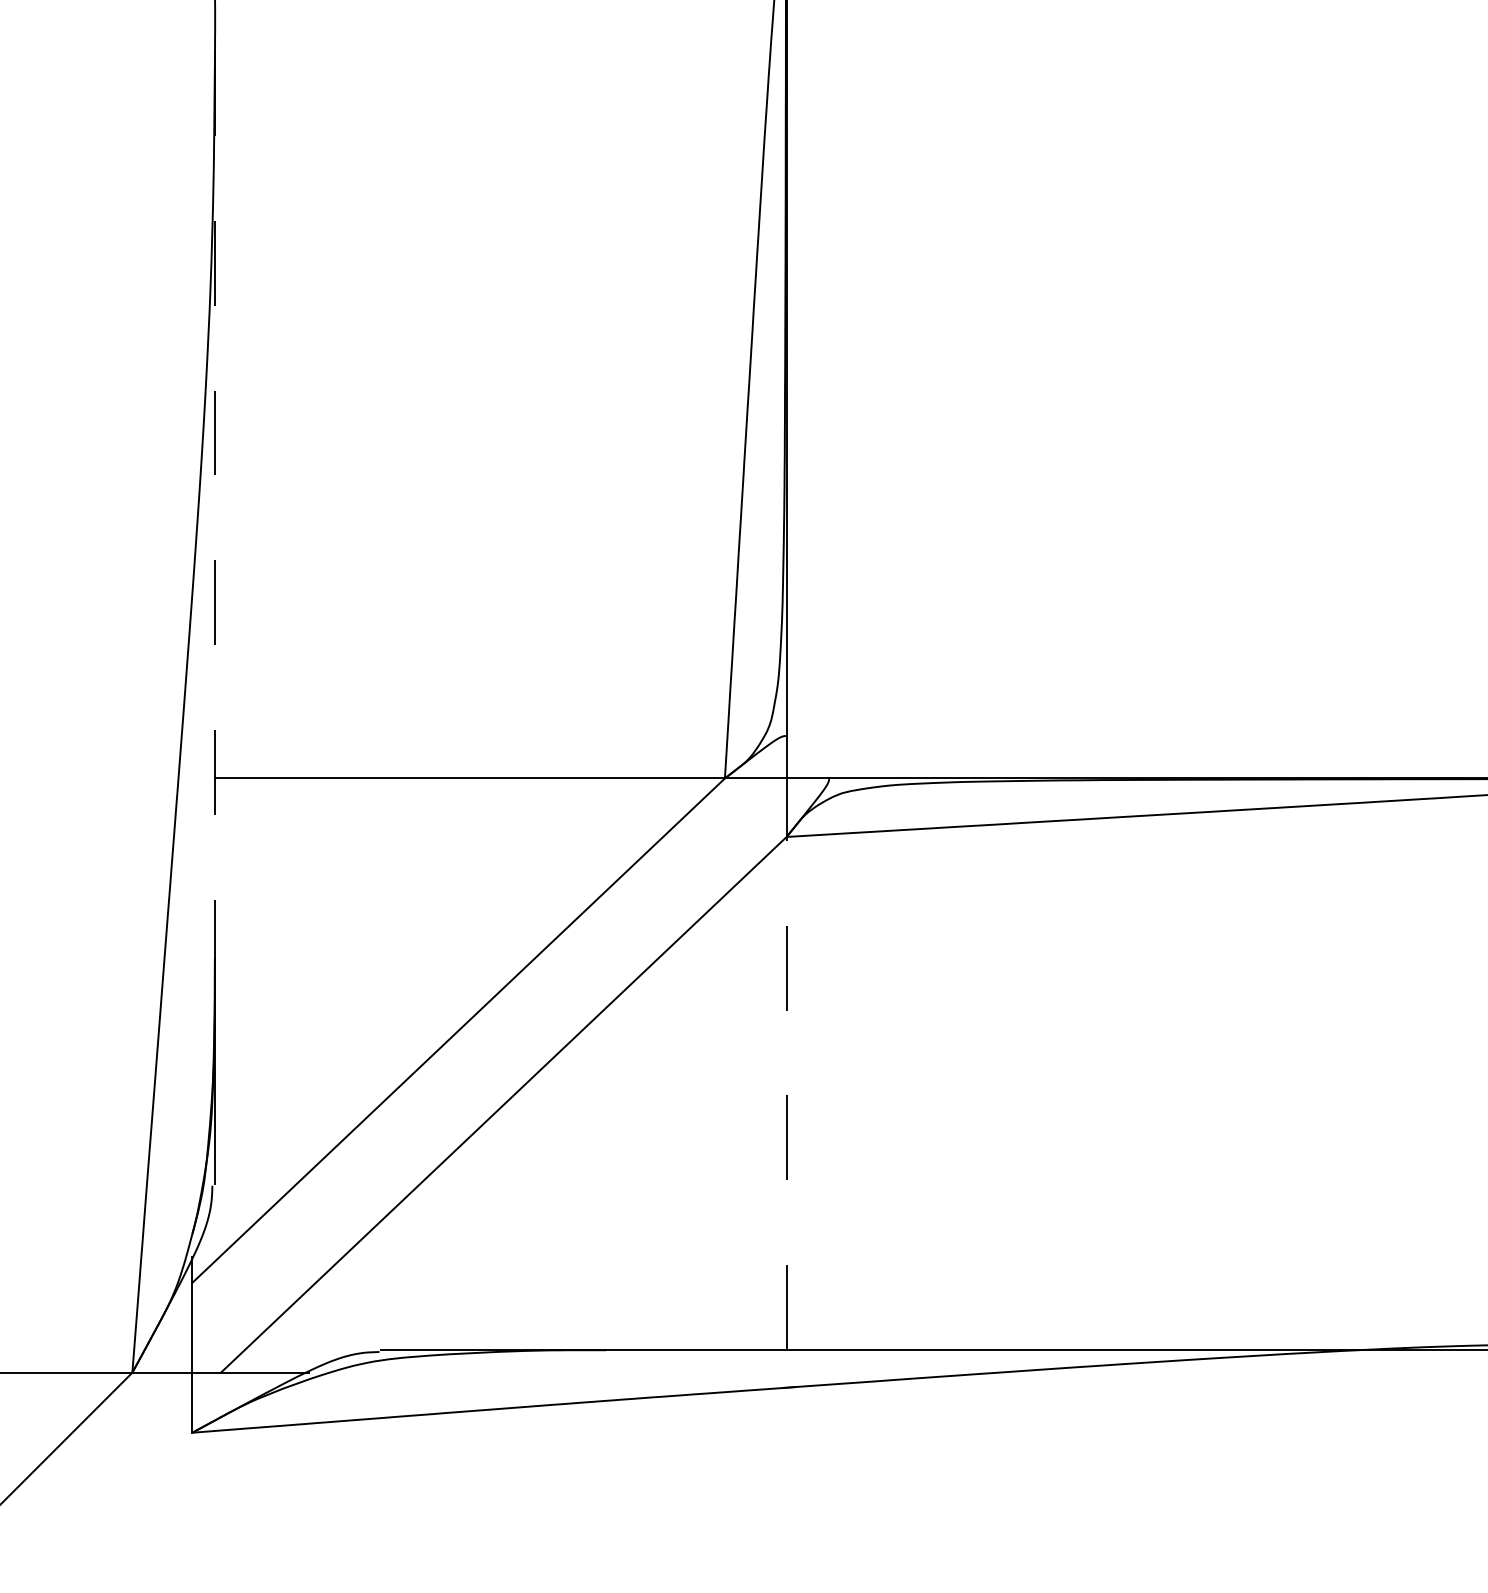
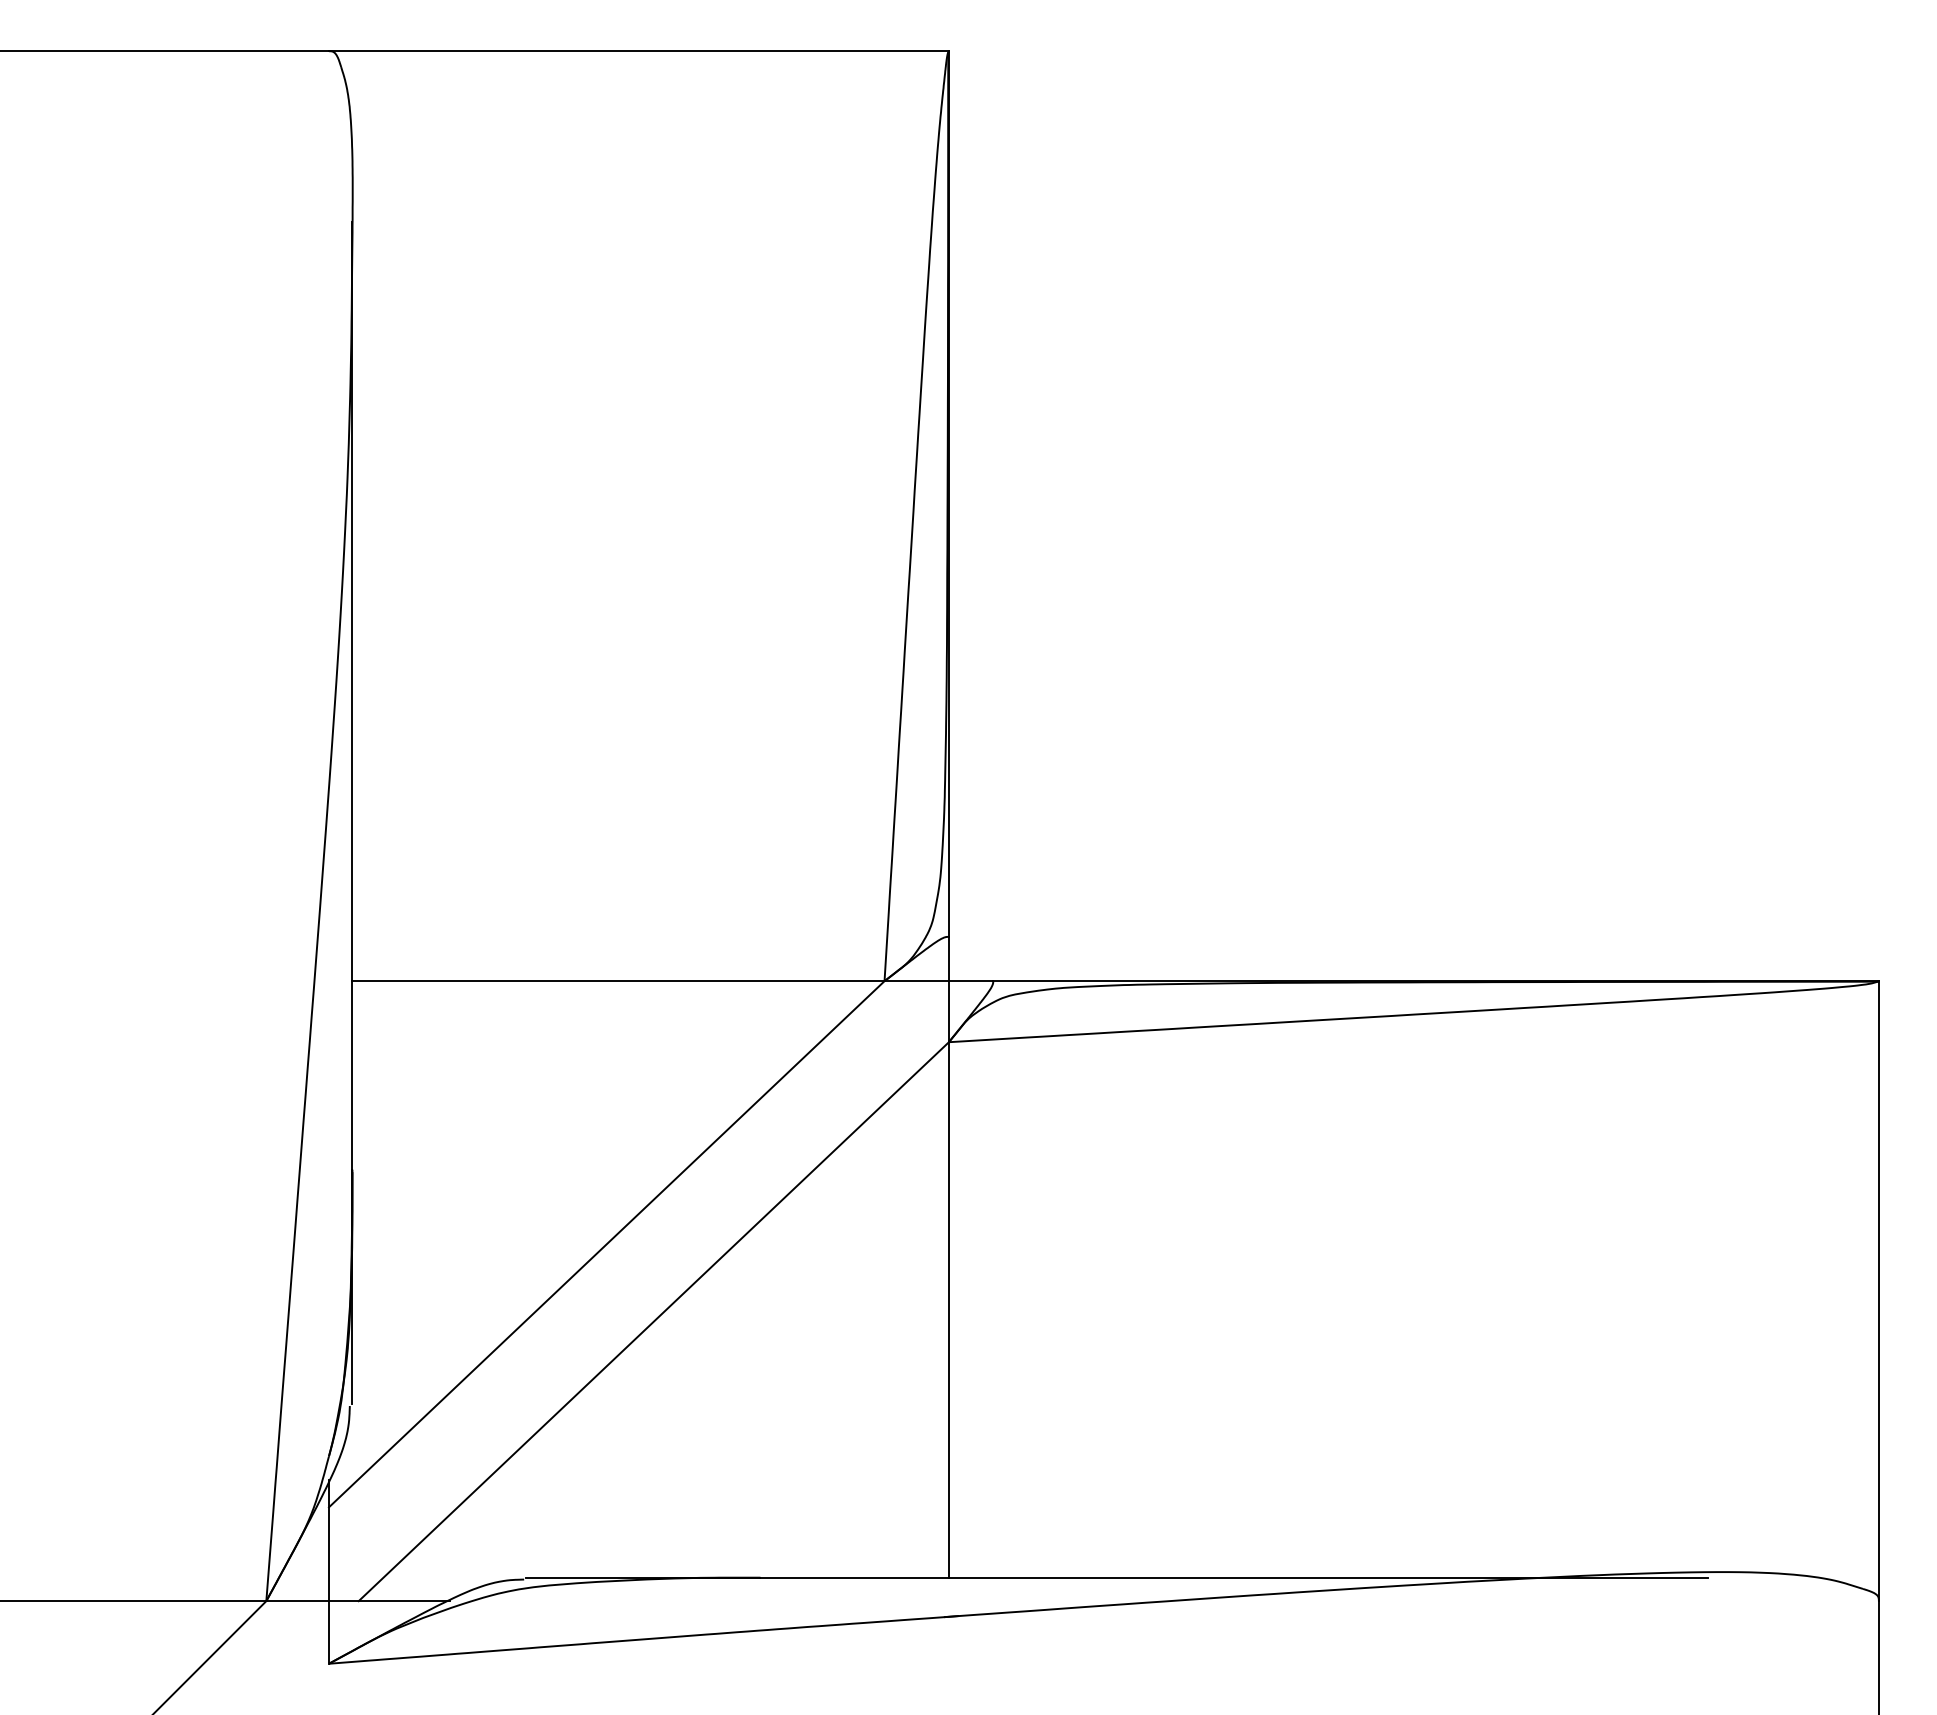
line: (214, 504) -> (352, 695), dashed -> solid
line: (786, 1093) -> (948, 1309), dashed -> solid

